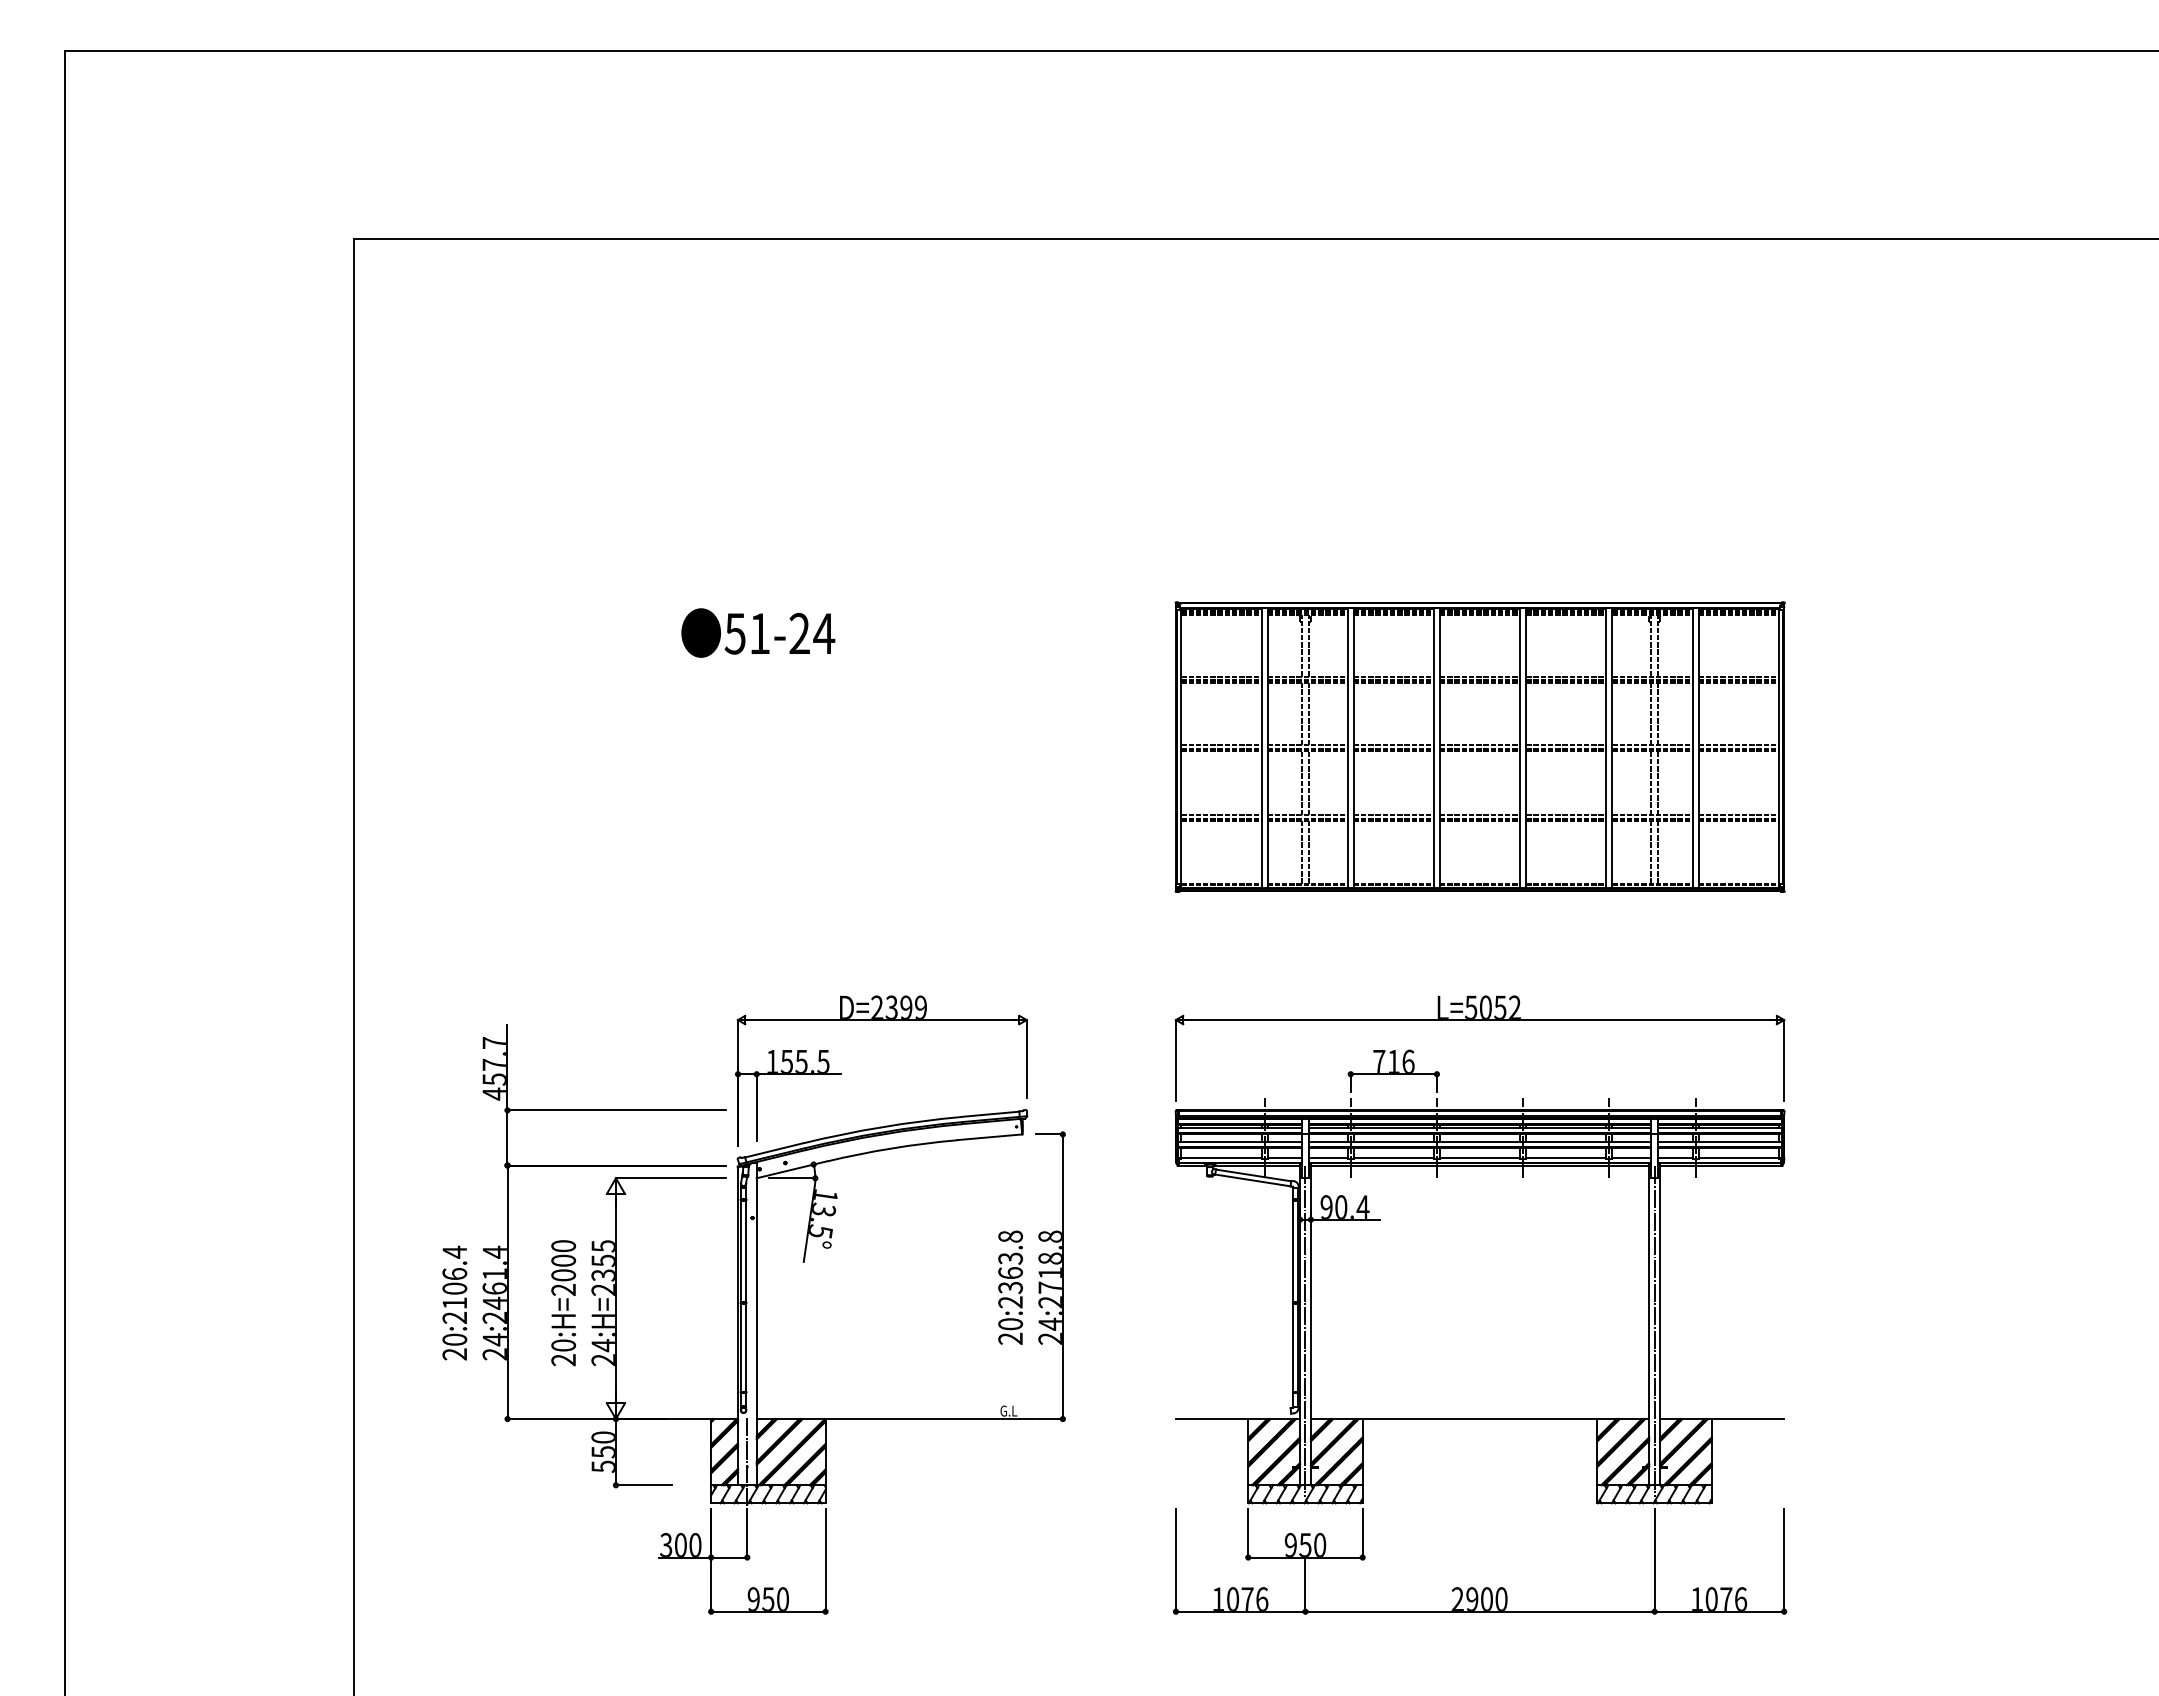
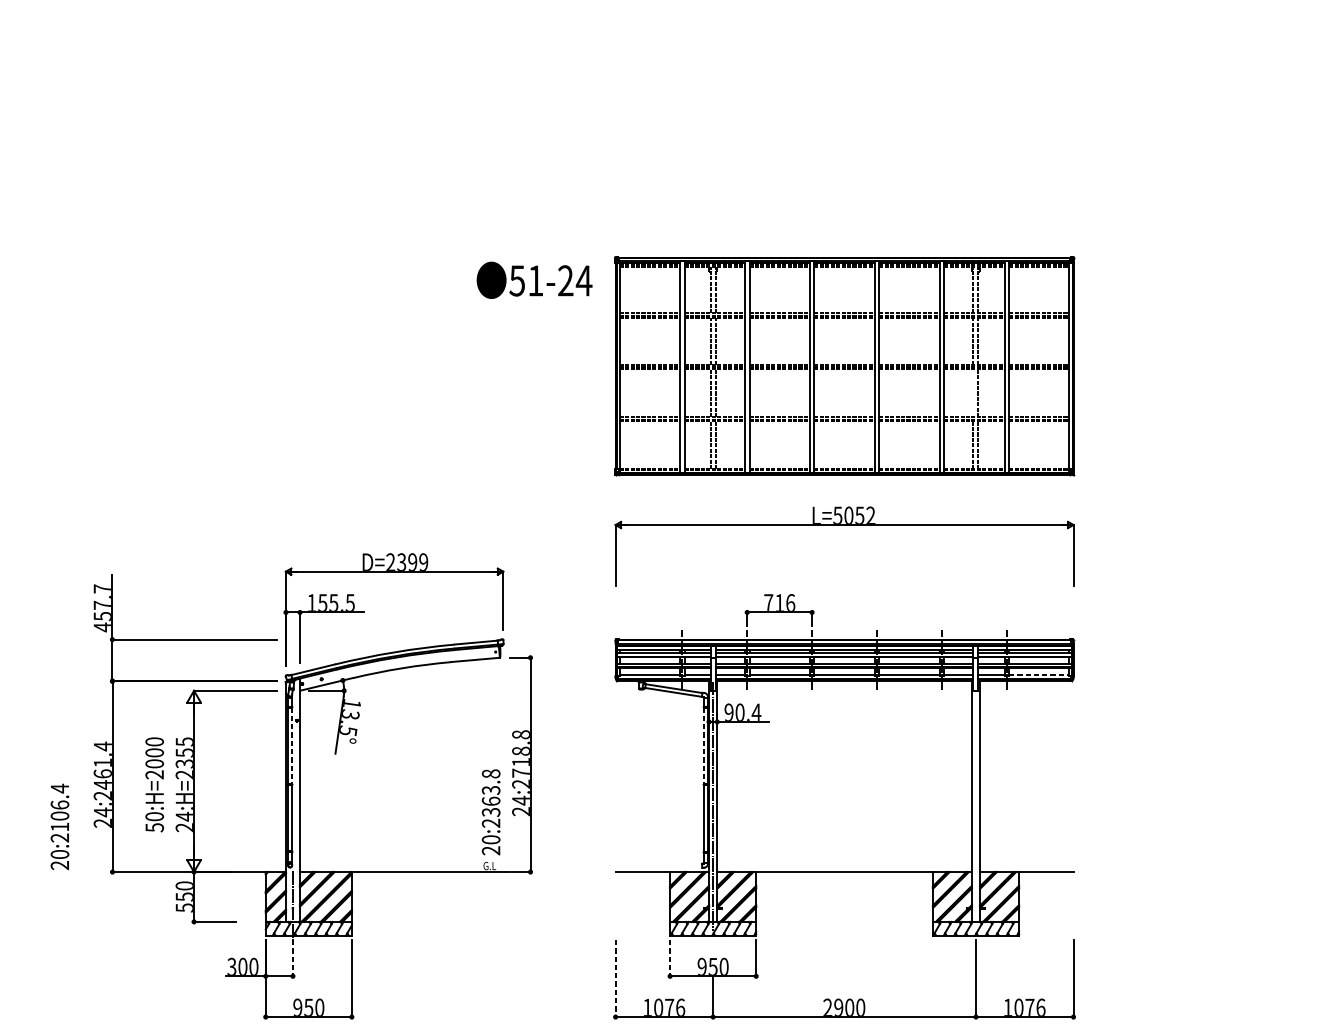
text: (758, 632) -> (534, 279), moved
line: (1651, 783) -> (973, 393), removed
part: (1479, 1020) -> (844, 525), moved
line: (1739, 1157) -> (1039, 675), solid -> dashed
line: (746, 1251) -> (292, 745), solid -> dashed
line: (1293, 1251) -> (704, 745), solid -> dashed
text: (1010, 1287) -> (491, 812), moved
text: (454, 1302) -> (59, 826), moved
line: (1654, 1331) -> (975, 806), removed
text: (563, 1360) -> (154, 827), 20:H=2000 -> 50:H=2000
line: (747, 1534) -> (293, 958), solid -> dashed
line: (1248, 1534) -> (670, 958), solid -> dashed
line: (1175, 1561) -> (615, 979), solid -> dashed

